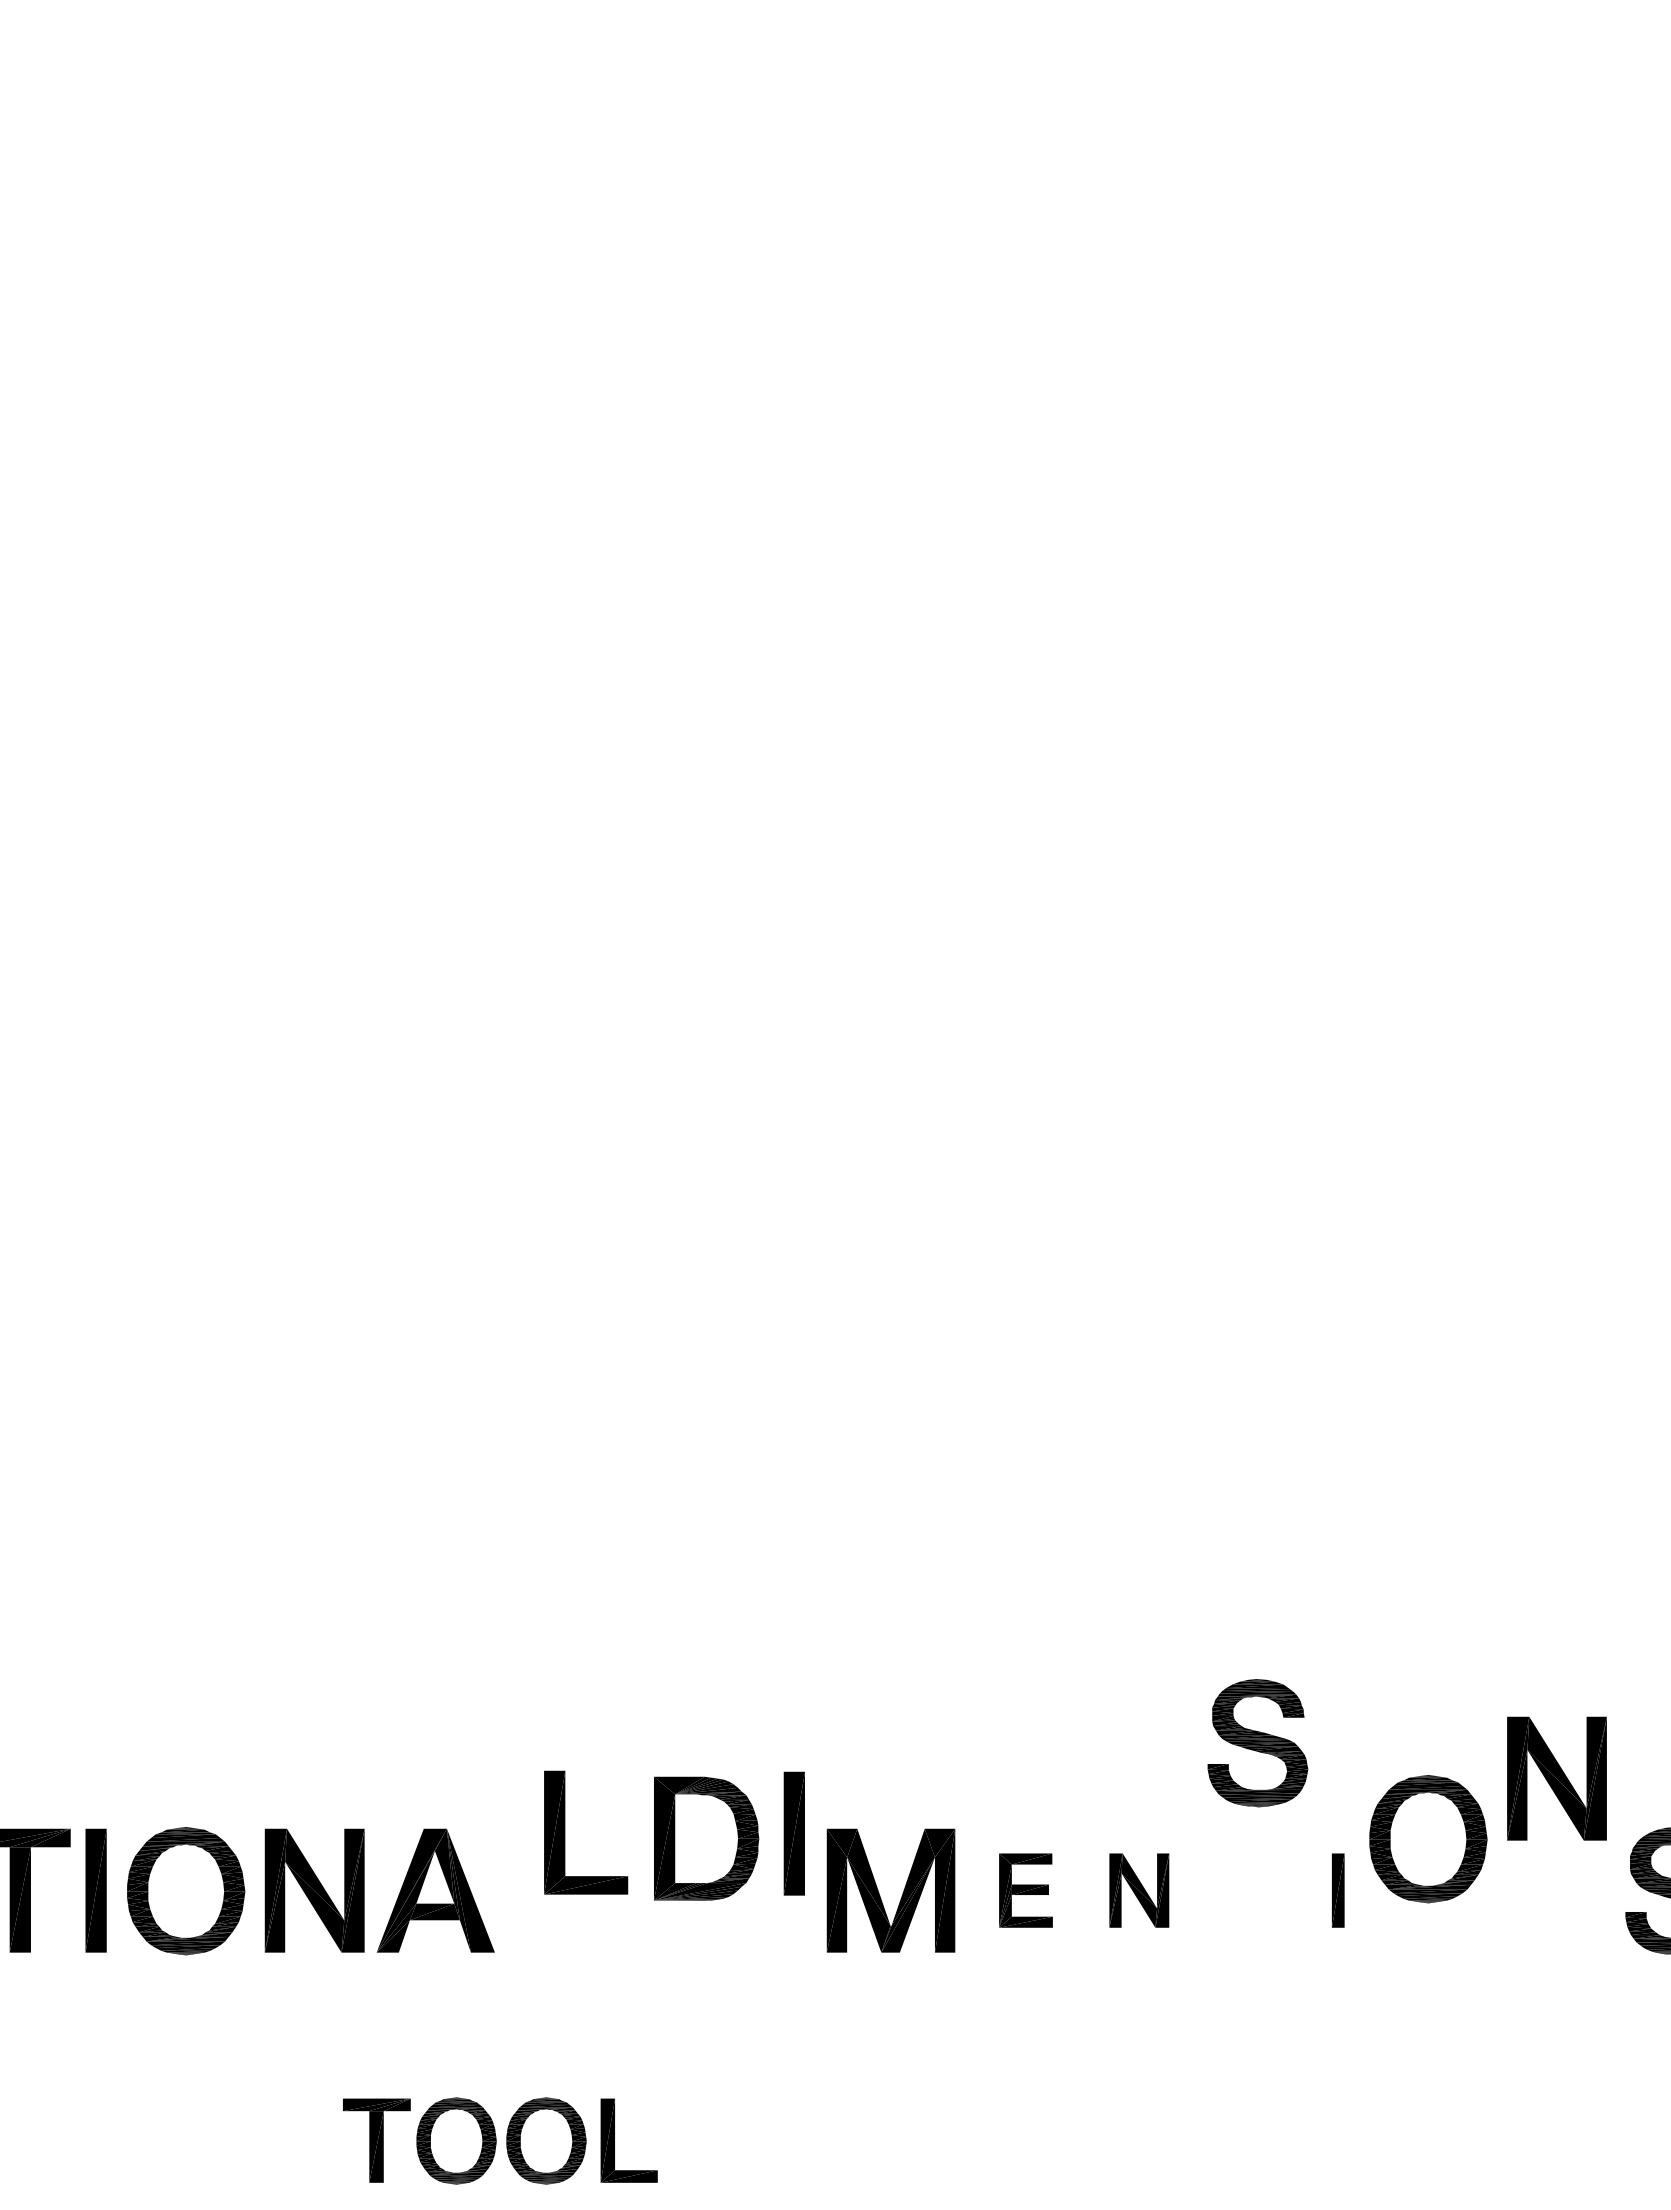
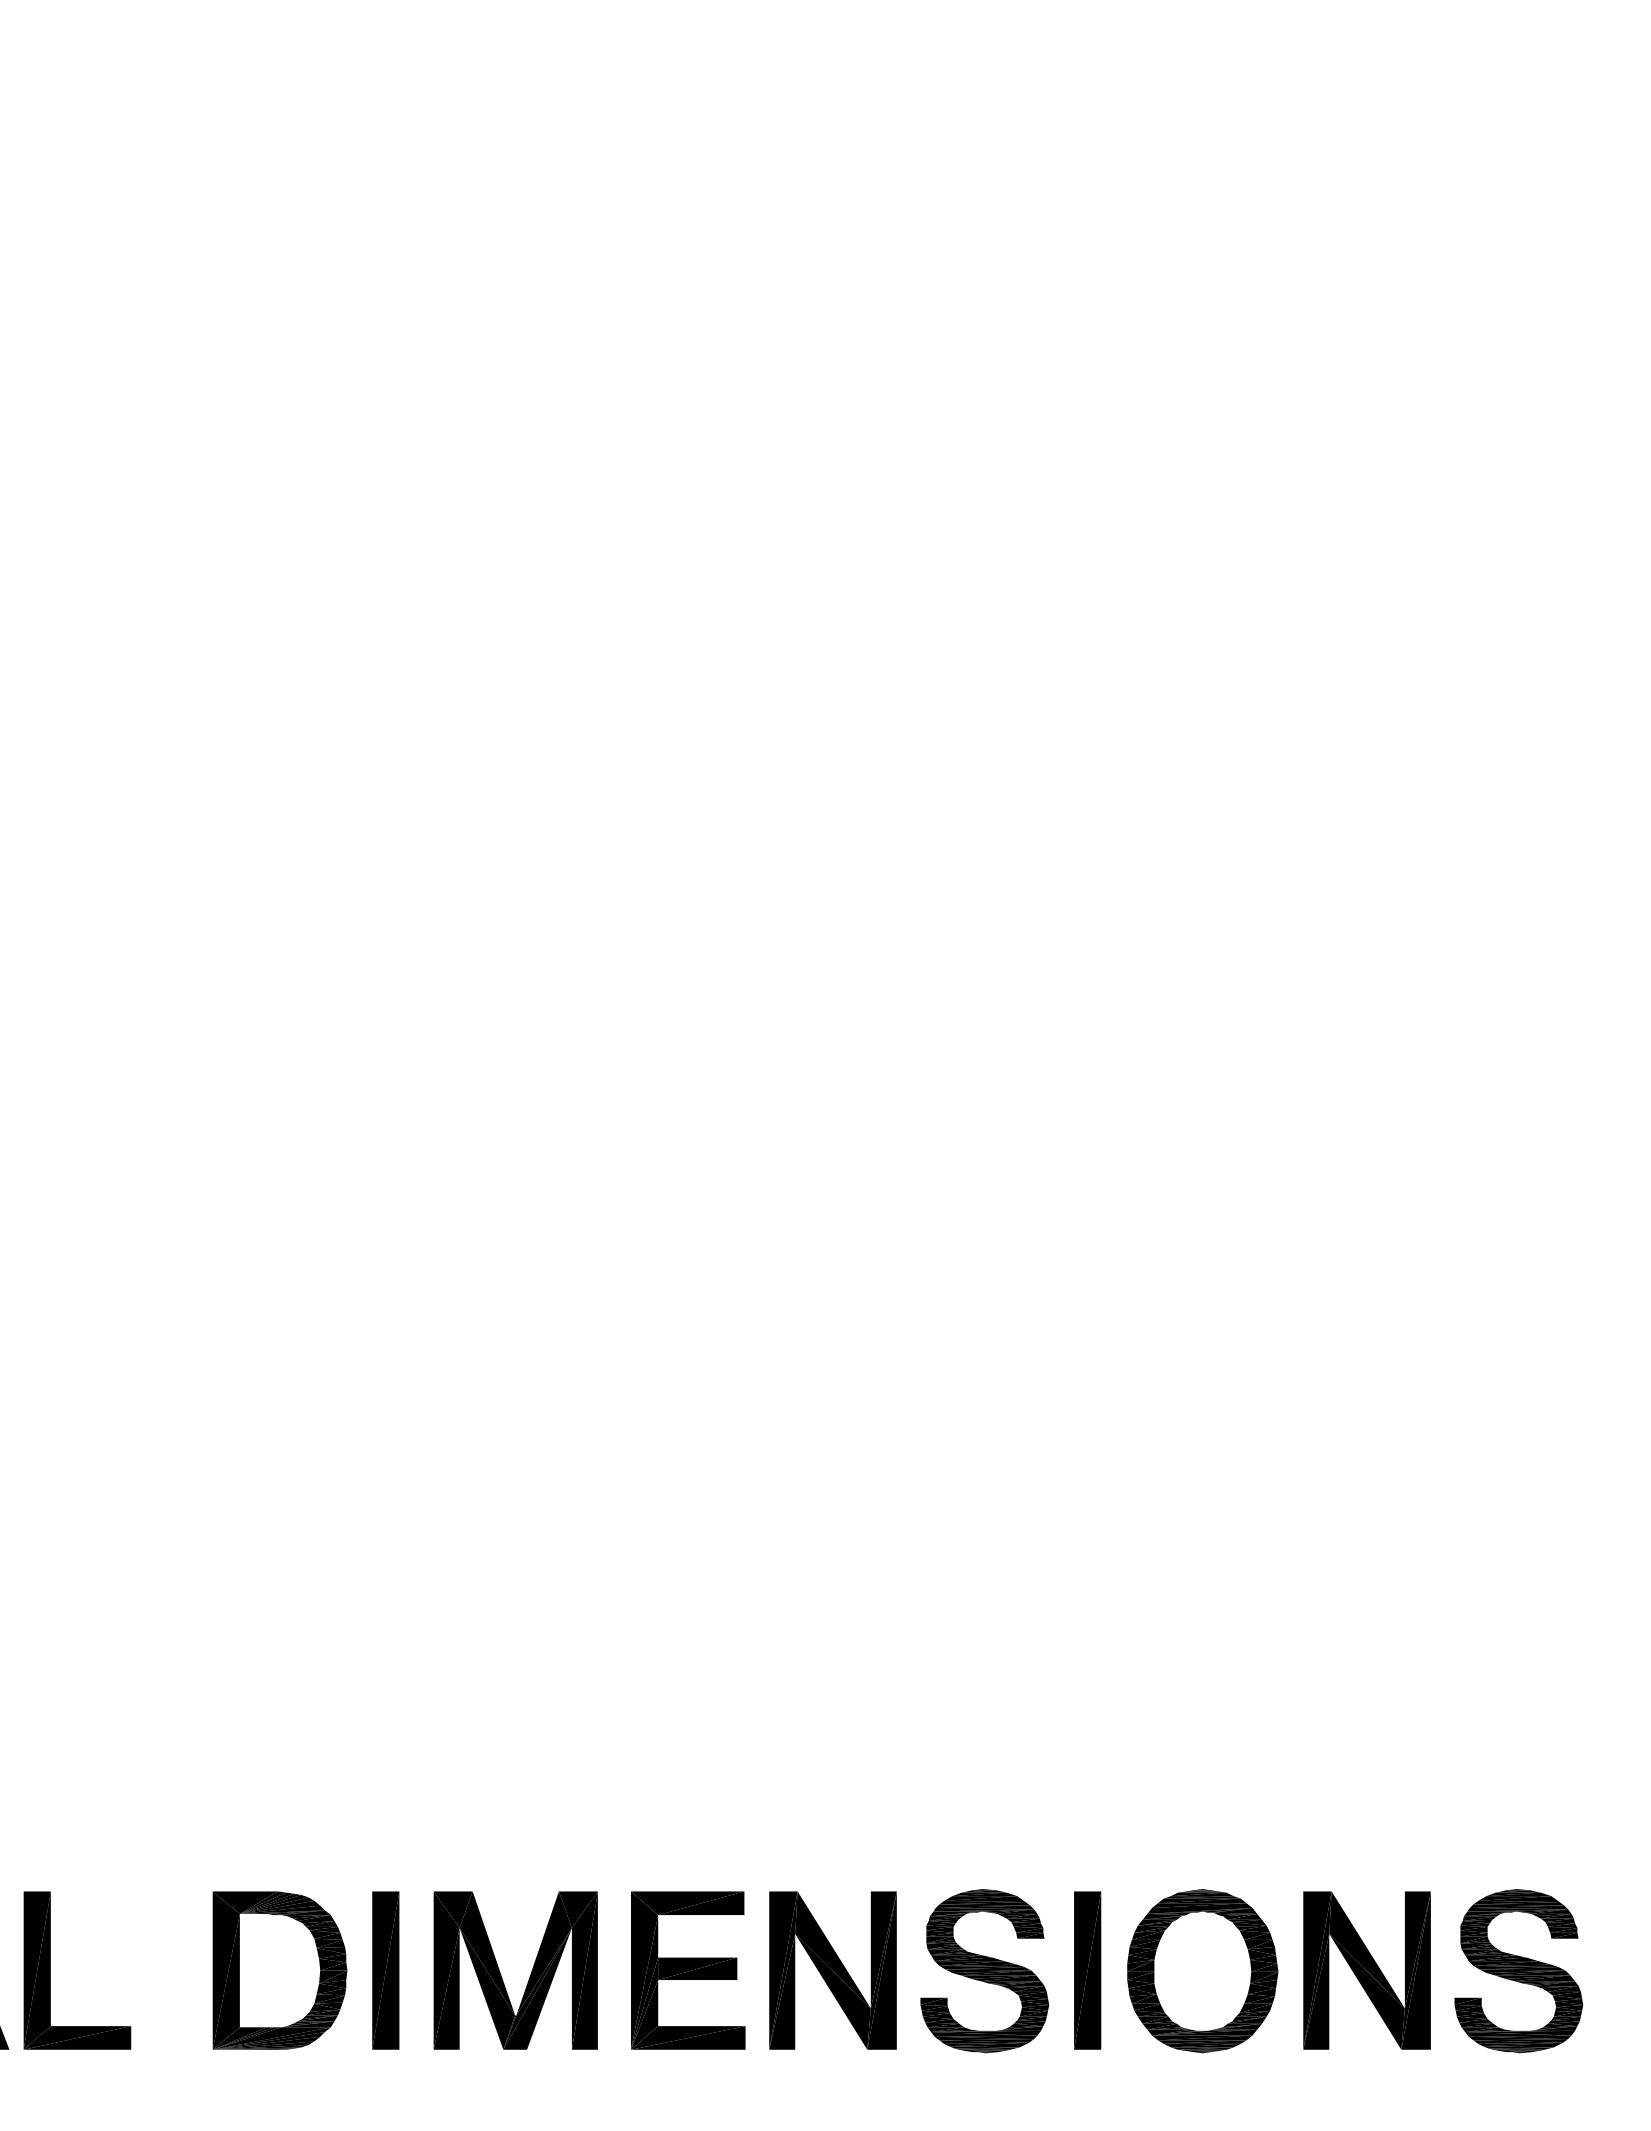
part: (1257, 1743) -> (984, 1971), moved
part: (1556, 1778) -> (1366, 1970), moved
part: (565, 1832) -> (51, 1970), moved
part: (793, 1833) -> (384, 1970), moved
part: (706, 1838) -> (279, 1970), moved
part: (1428, 1839) -> (1202, 1971), moved
part: (1025, 1890) -> (687, 1970), size x1.67
part: (1139, 1890) -> (833, 1970), size x1.67
part: (1337, 1890) -> (1086, 1970), size x1.67

